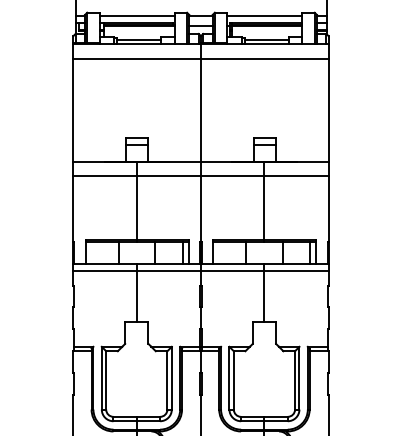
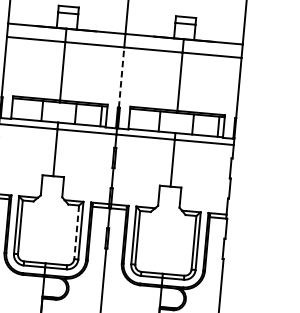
line: (201, 209) -> (122, 78), solid -> dashed
line: (167, 380) -> (76, 232), solid -> dashed

